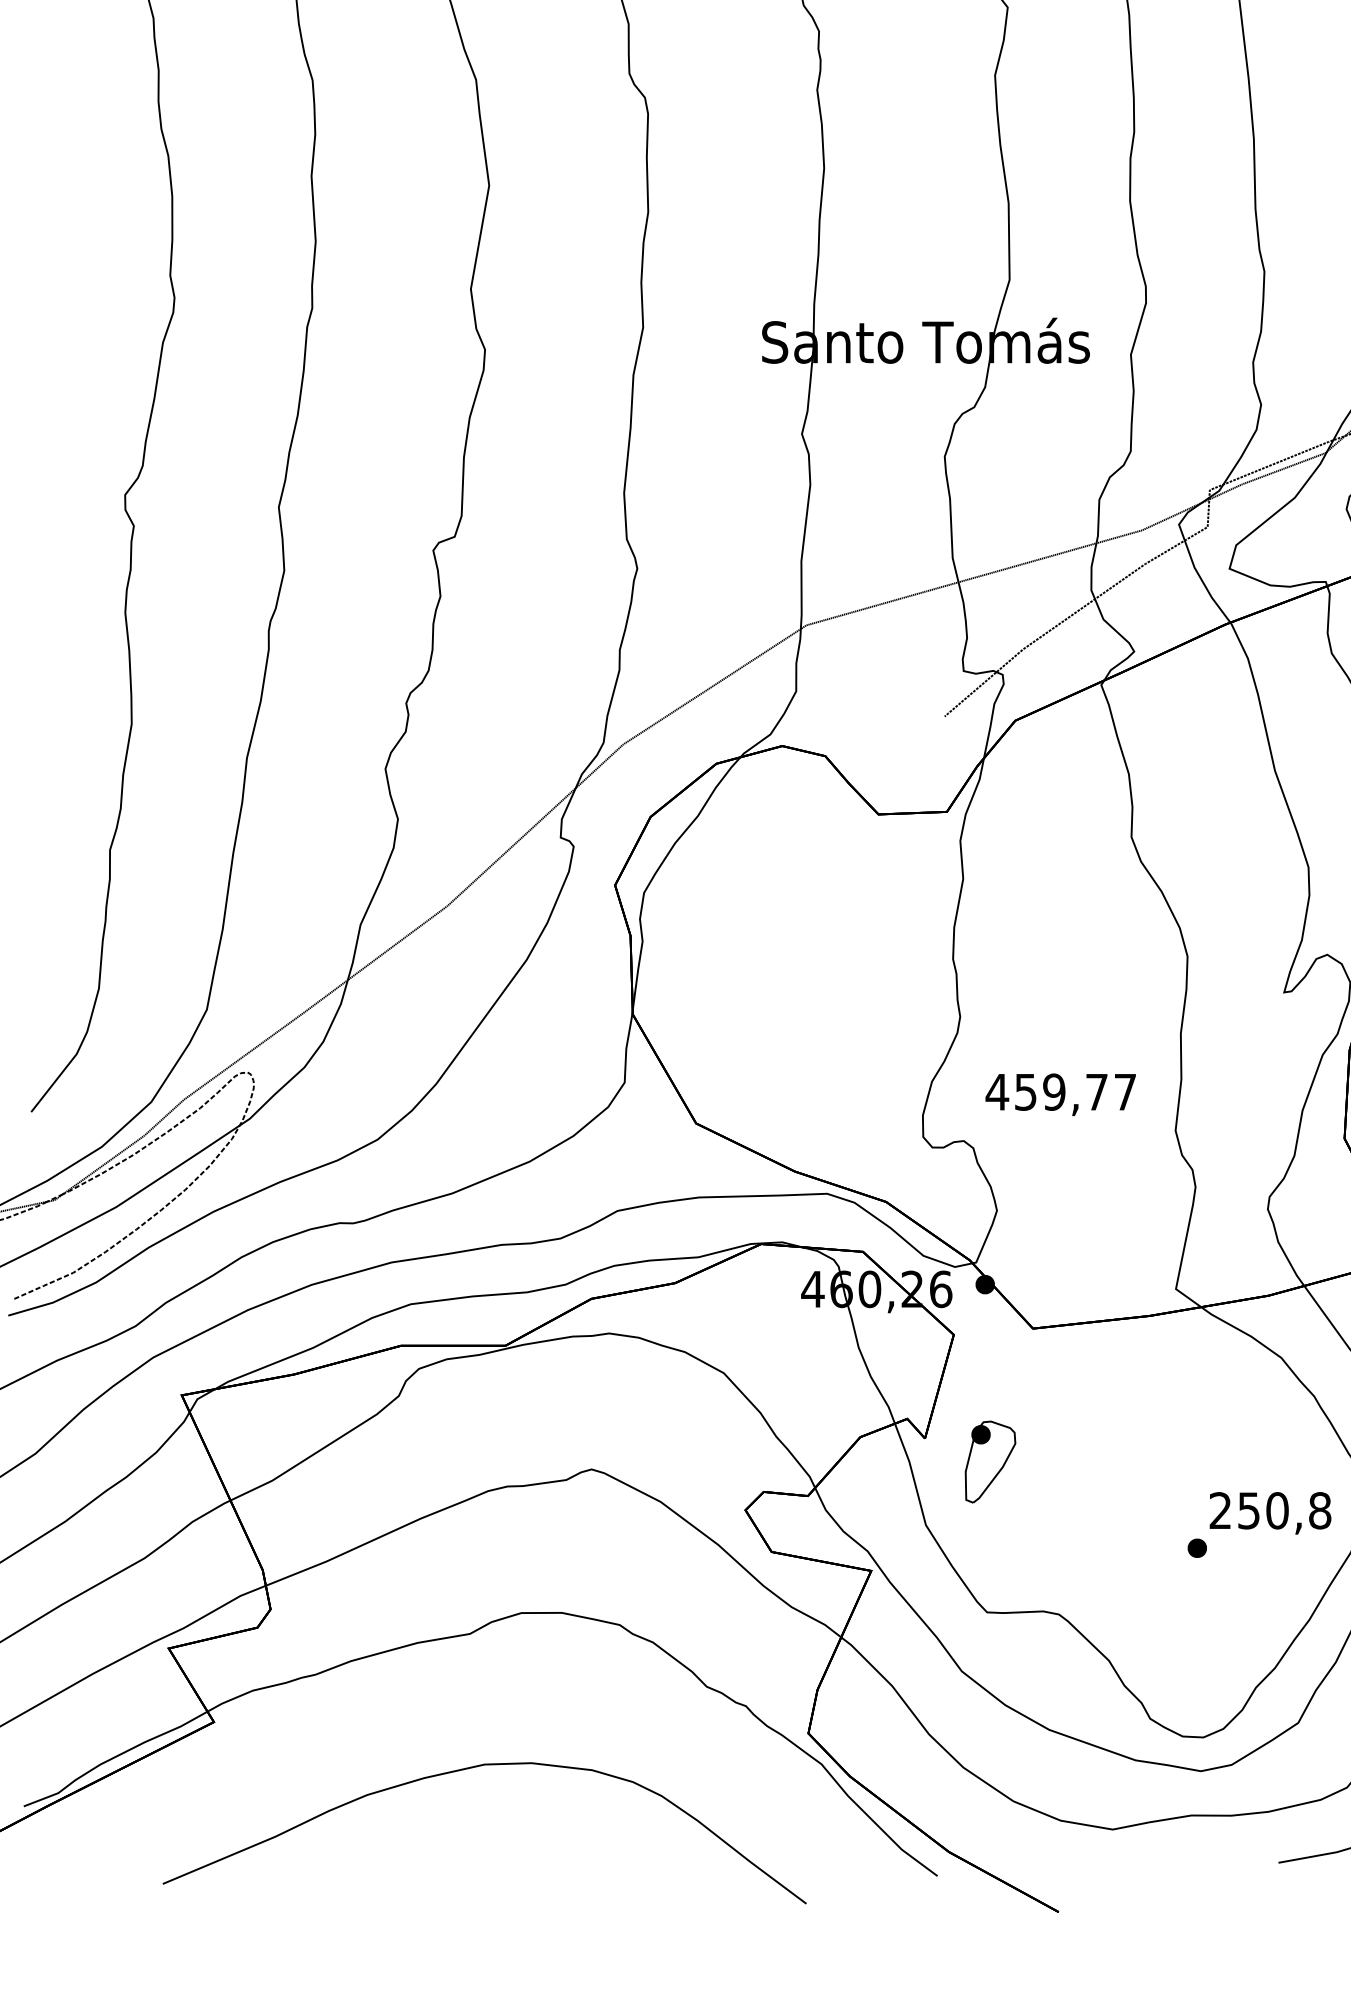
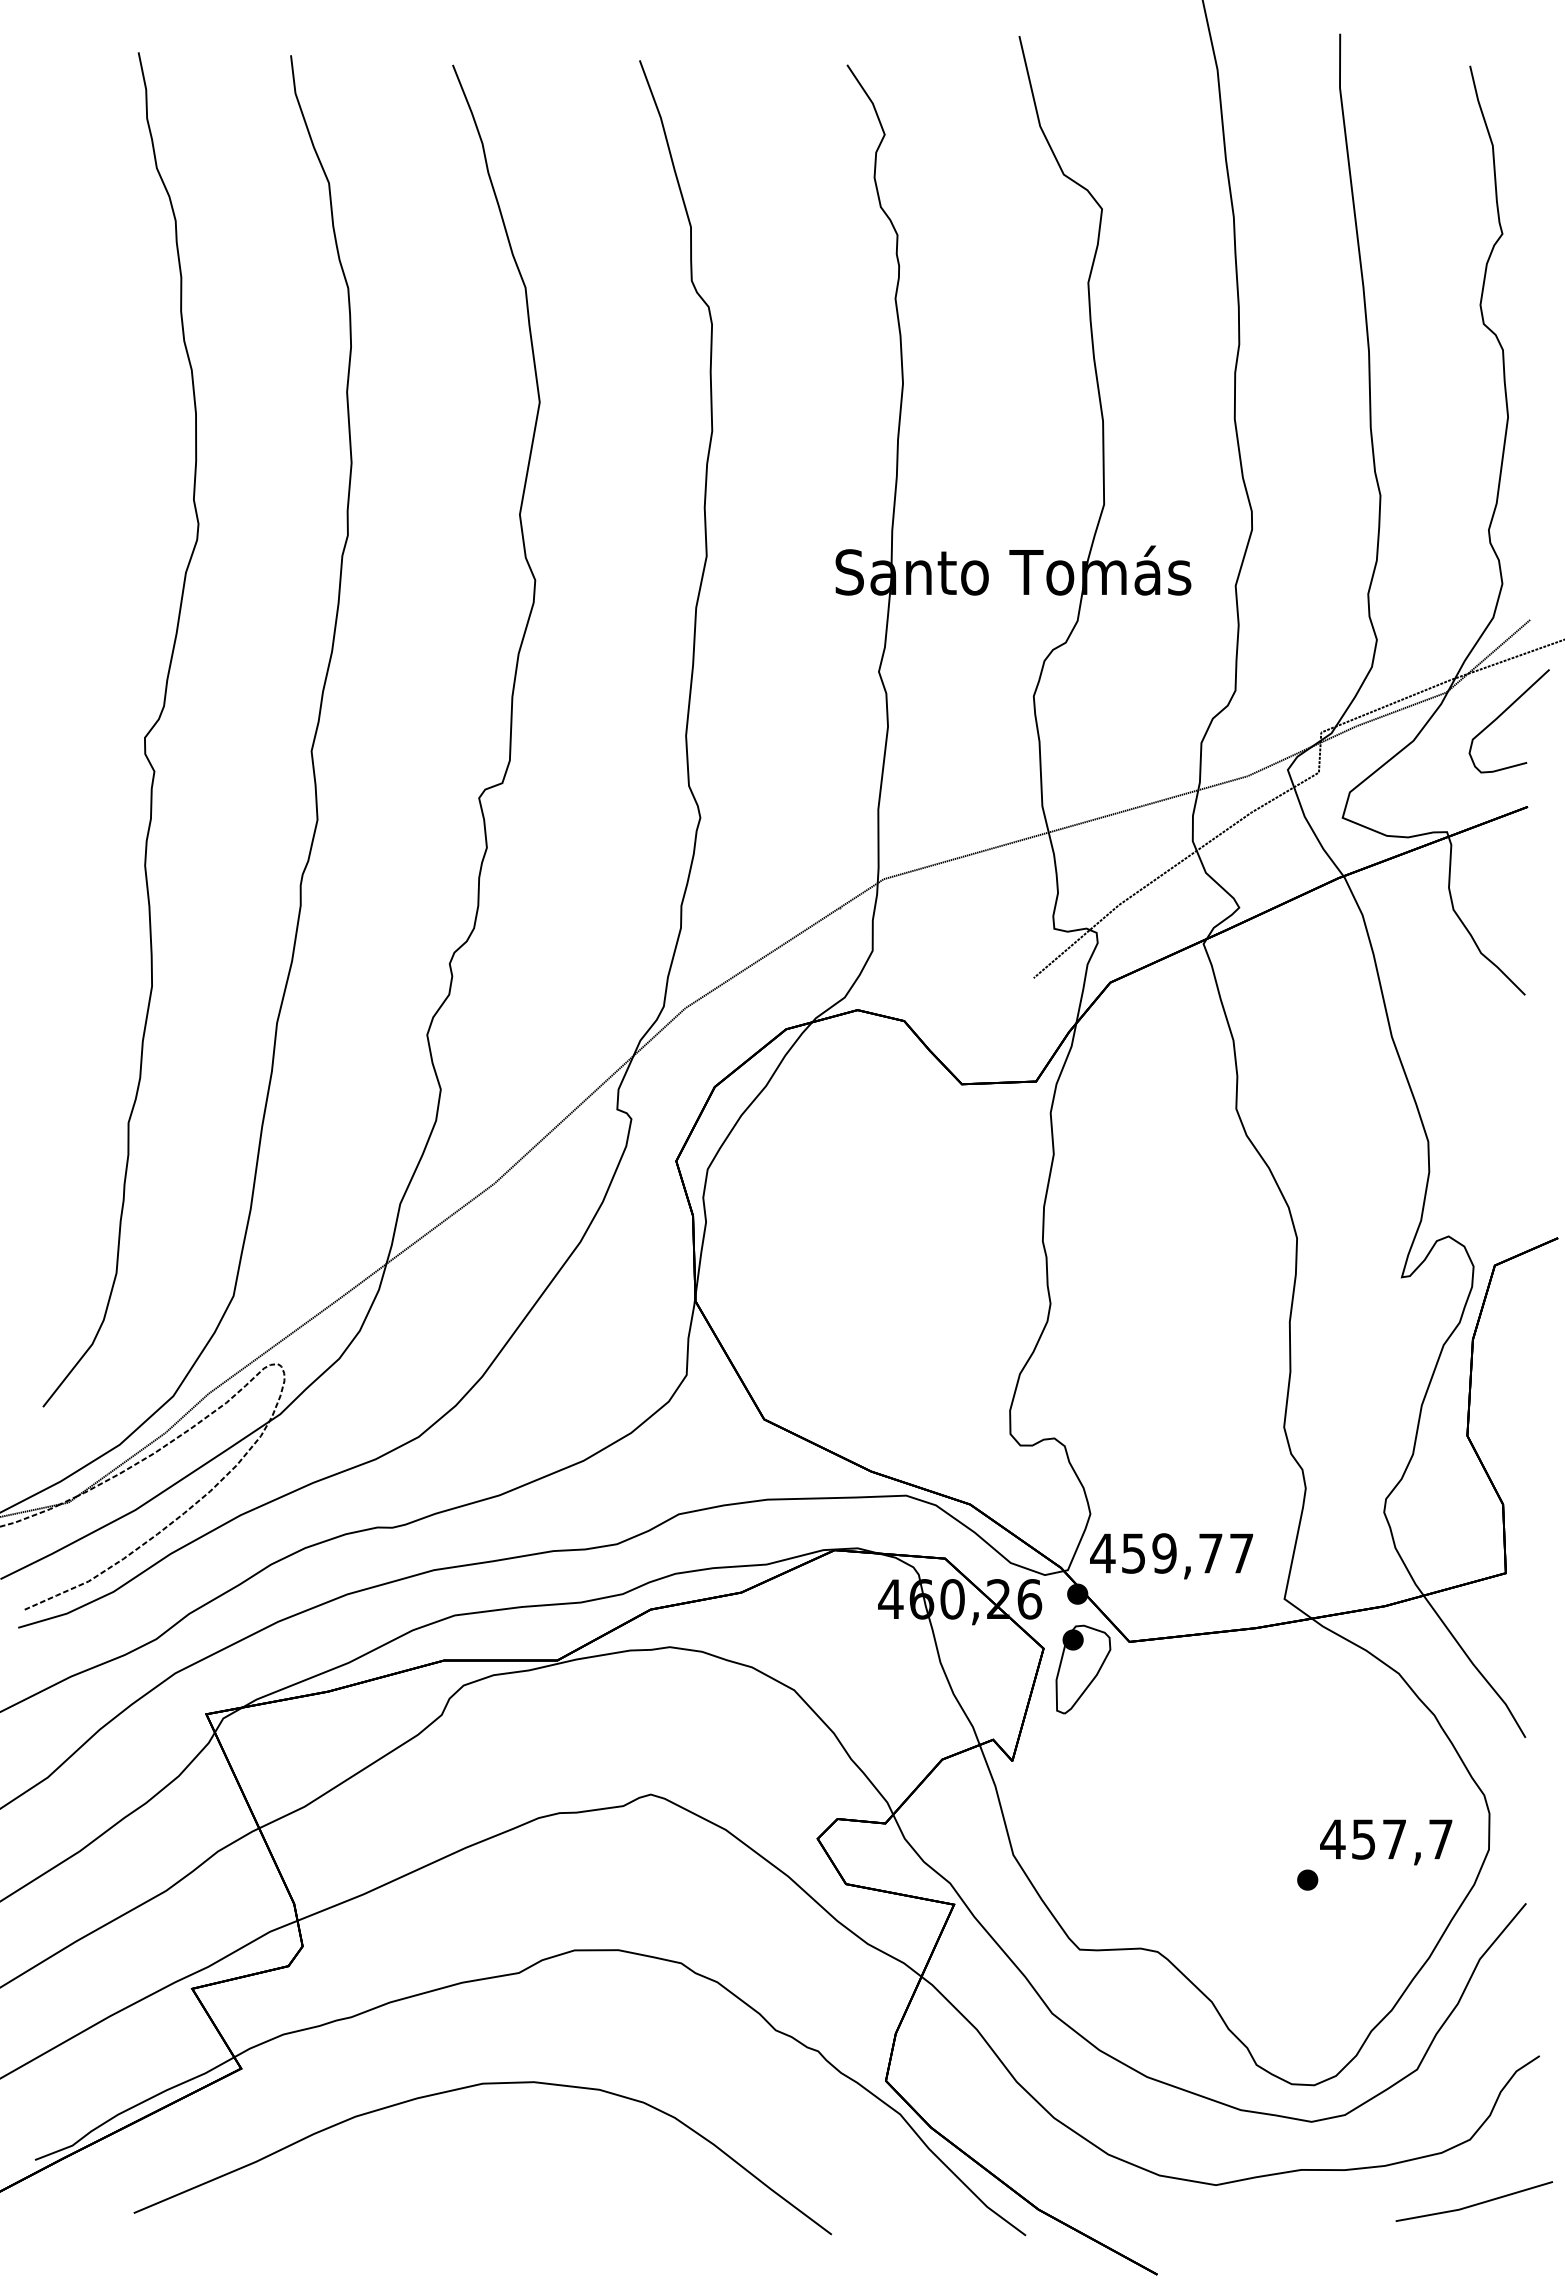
text: (1060, 1094) -> (1171, 1556), moved
part: (990, 1461) -> (1083, 1669), moved
text: (1269, 1510) -> (1386, 1839), 250,8 -> 457,7
curve: (469, 1769) -> (466, 2088), moved

